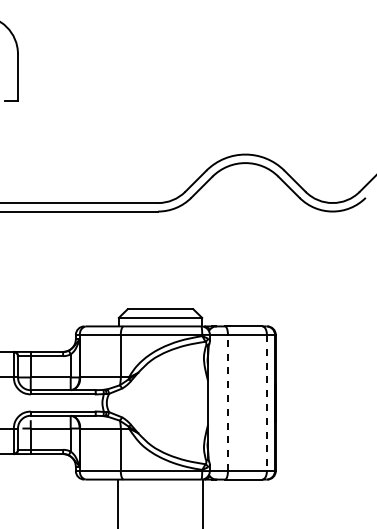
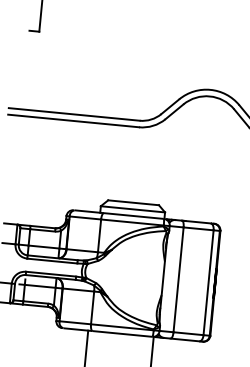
line: (227, 402) -> (178, 279), dashed -> solid
line: (266, 403) -> (208, 283), dashed -> solid

